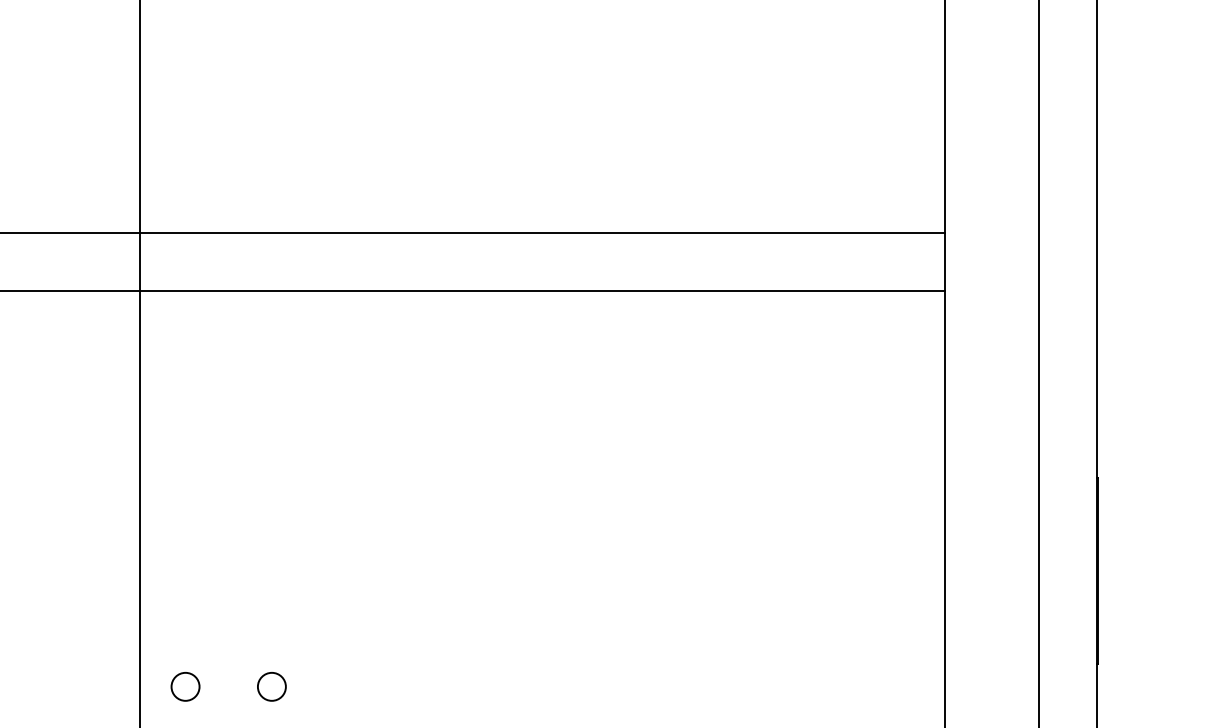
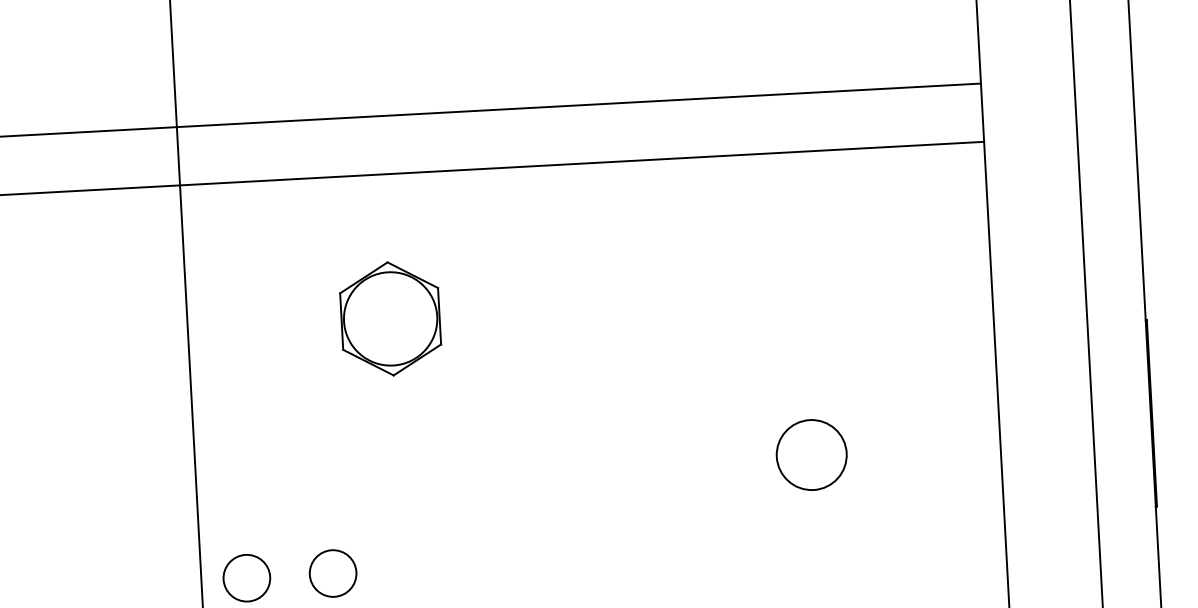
part: (343, 435) -> (391, 318), added
circle: (756, 594) -> (812, 455), added
circle: (185, 686) -> (246, 577), size x1.67
circle: (271, 686) -> (332, 573), size x1.67

